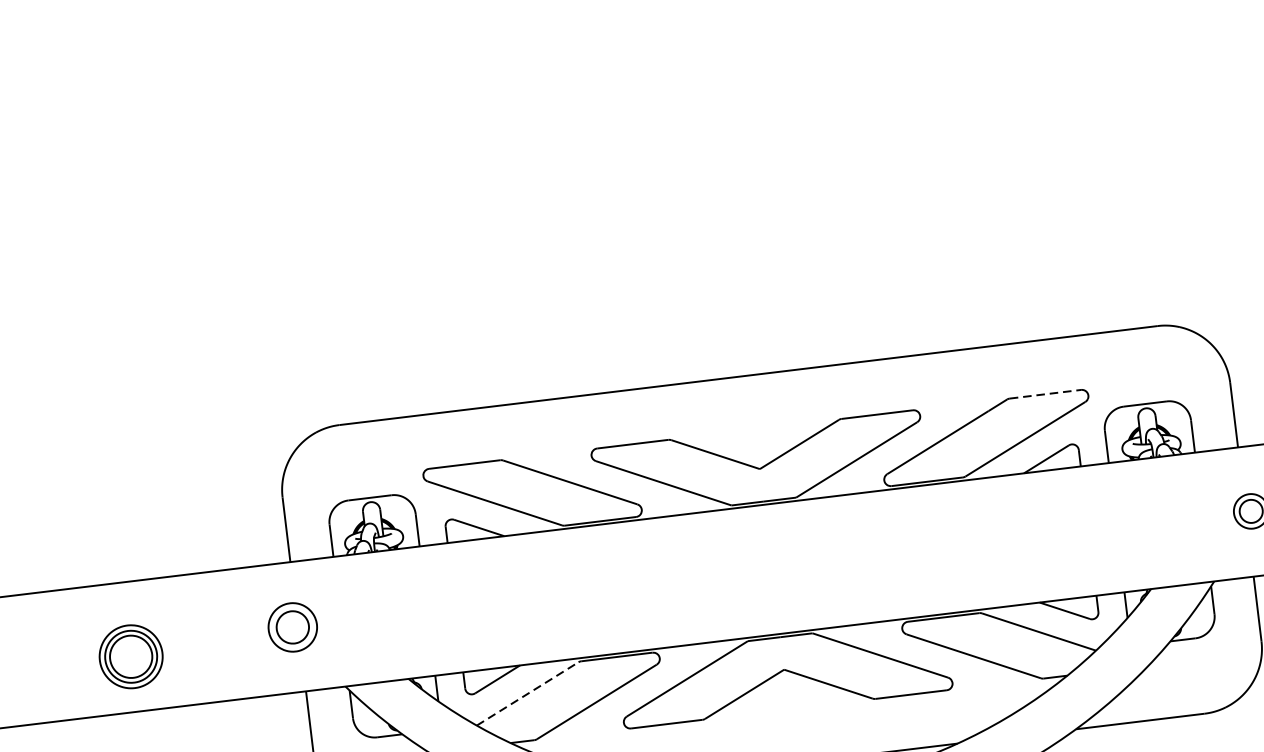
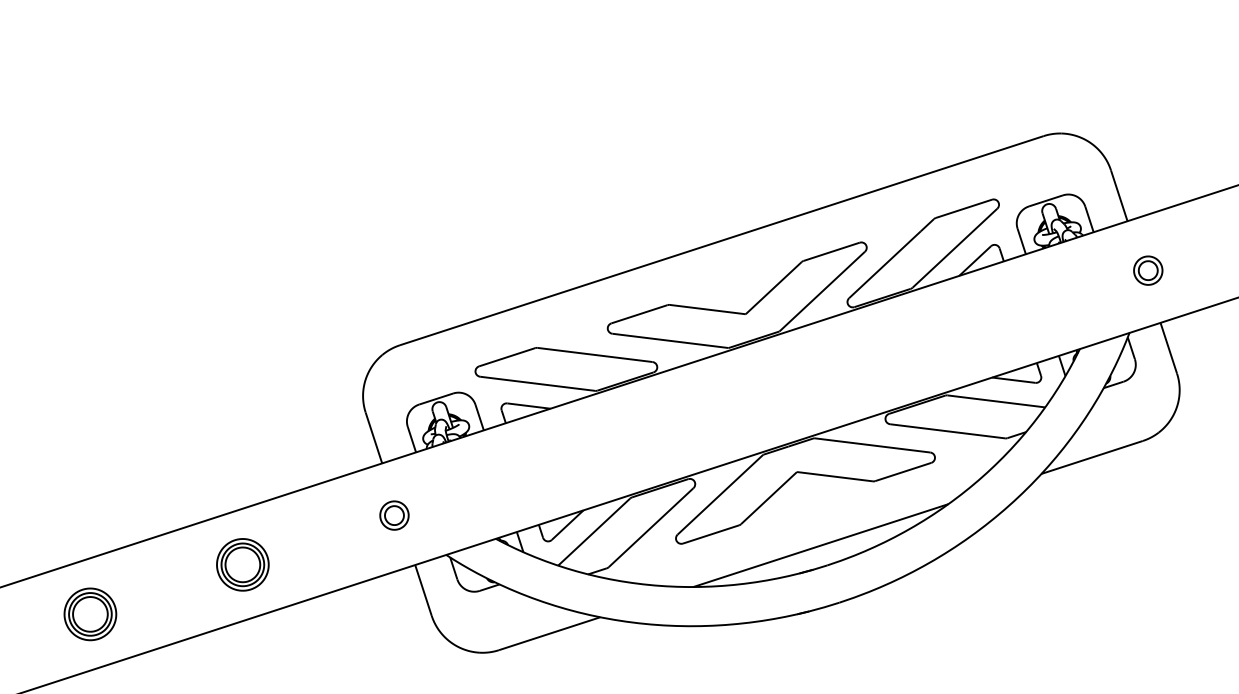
line: (1046, 393) -> (964, 208), dashed -> solid
part: (292, 627) -> (394, 515), size x0.71
part: (130, 656) -> (242, 564), moved
line: (528, 693) -> (594, 531), dashed -> solid

